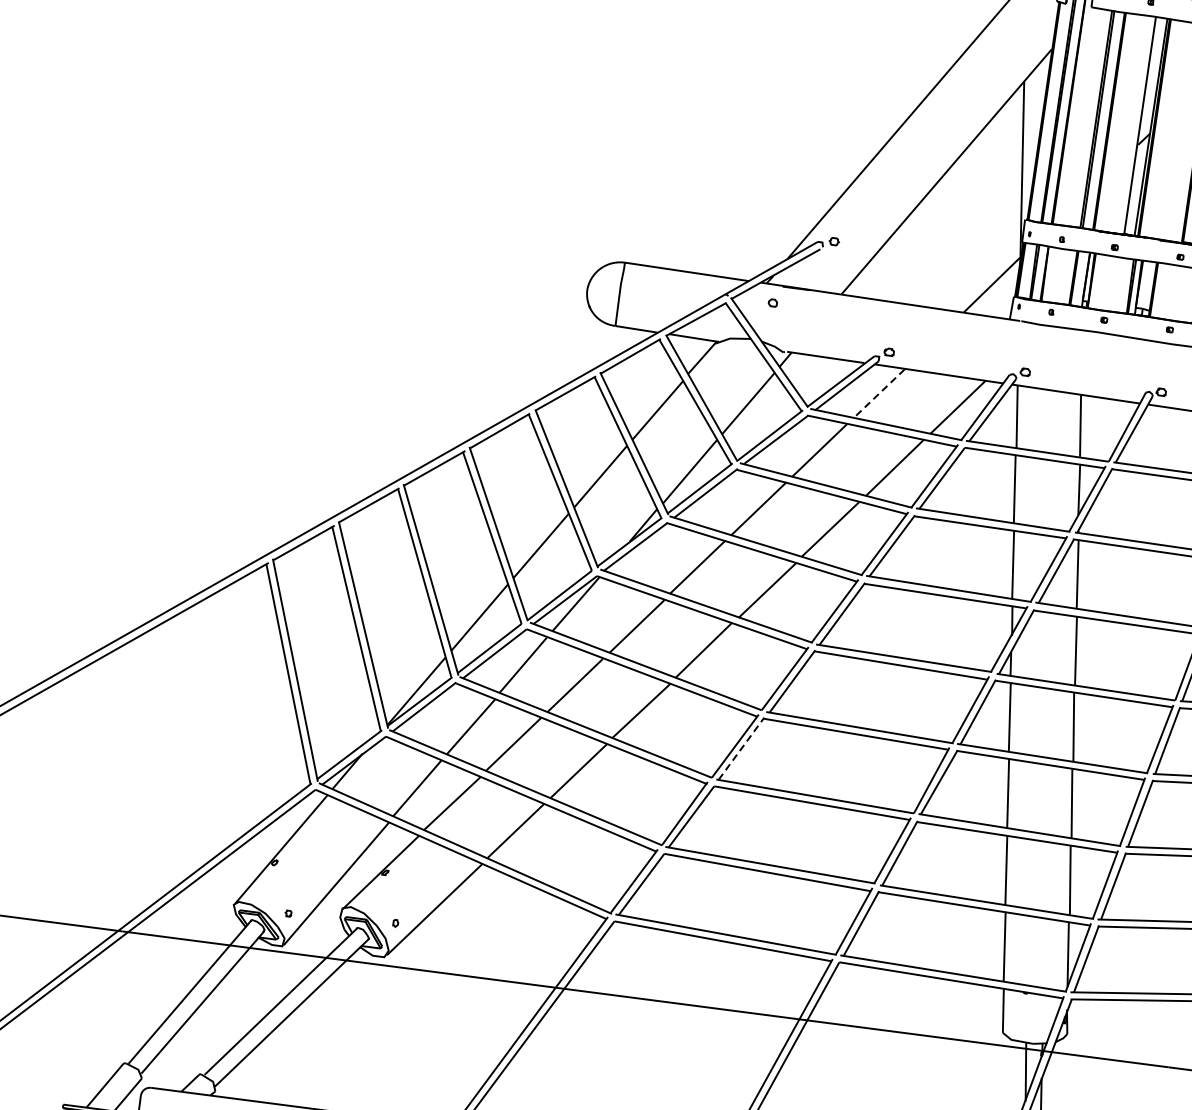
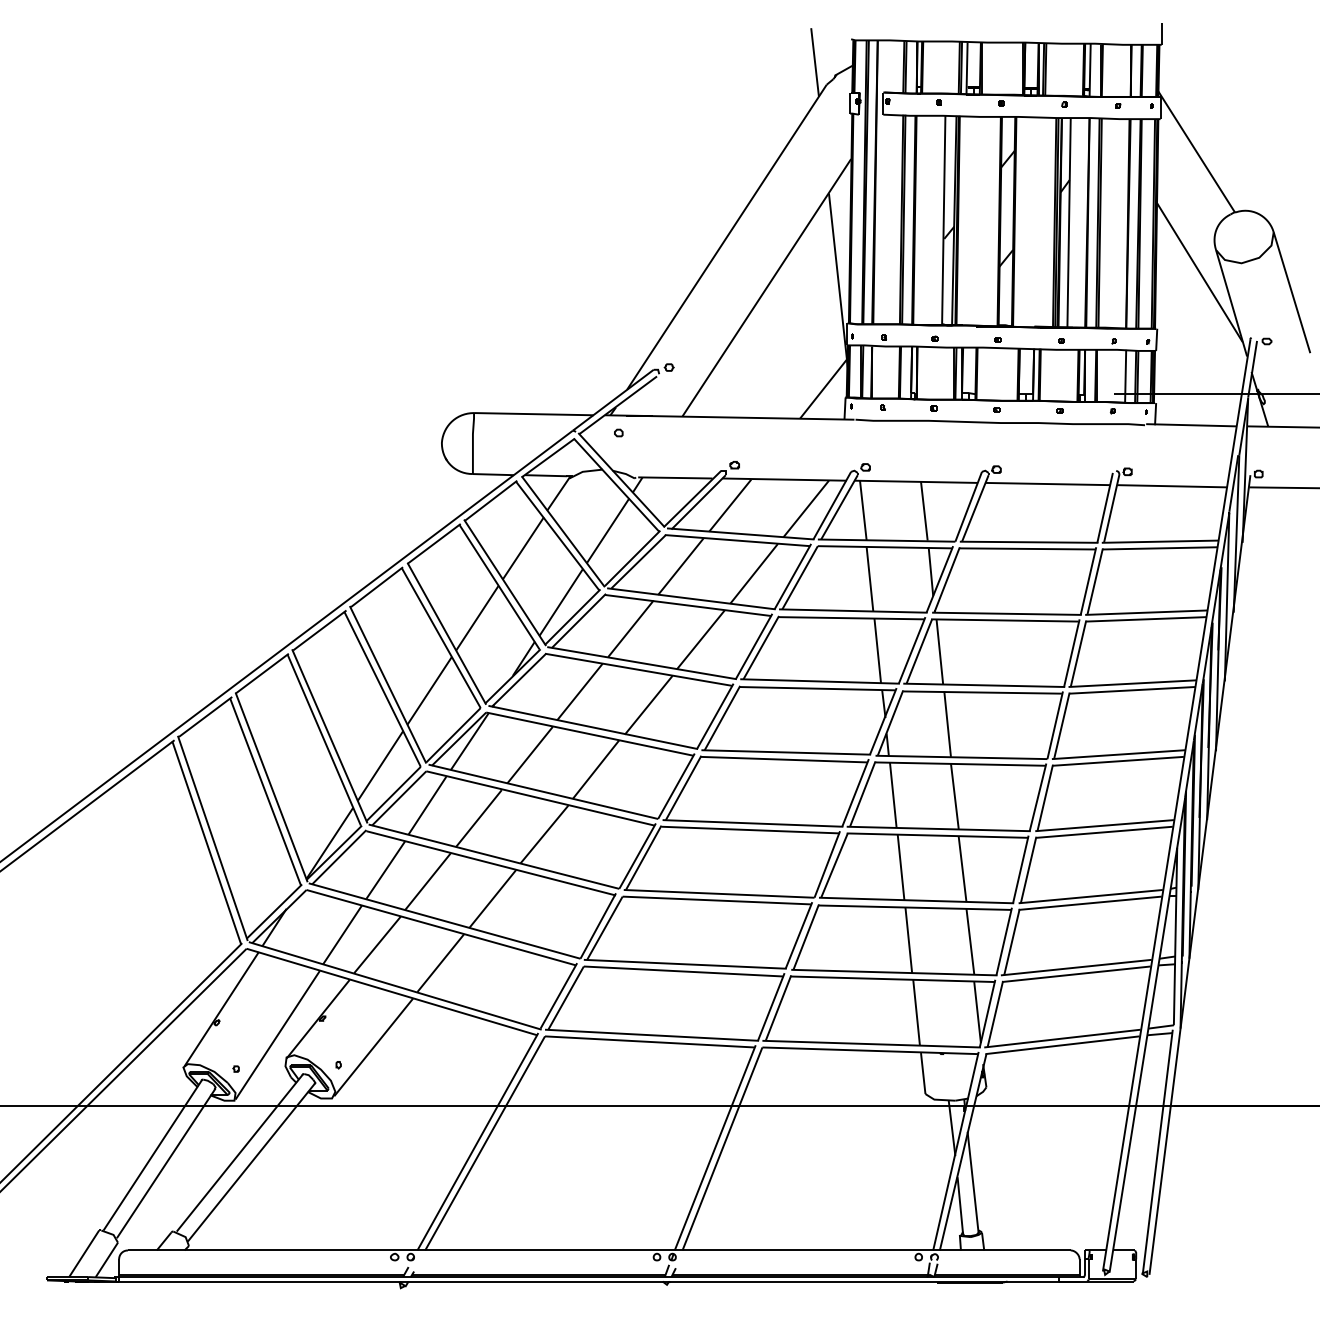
line: (879, 393) -> (730, 505), dashed -> solid
line: (741, 748) -> (643, 857), dashed -> solid

